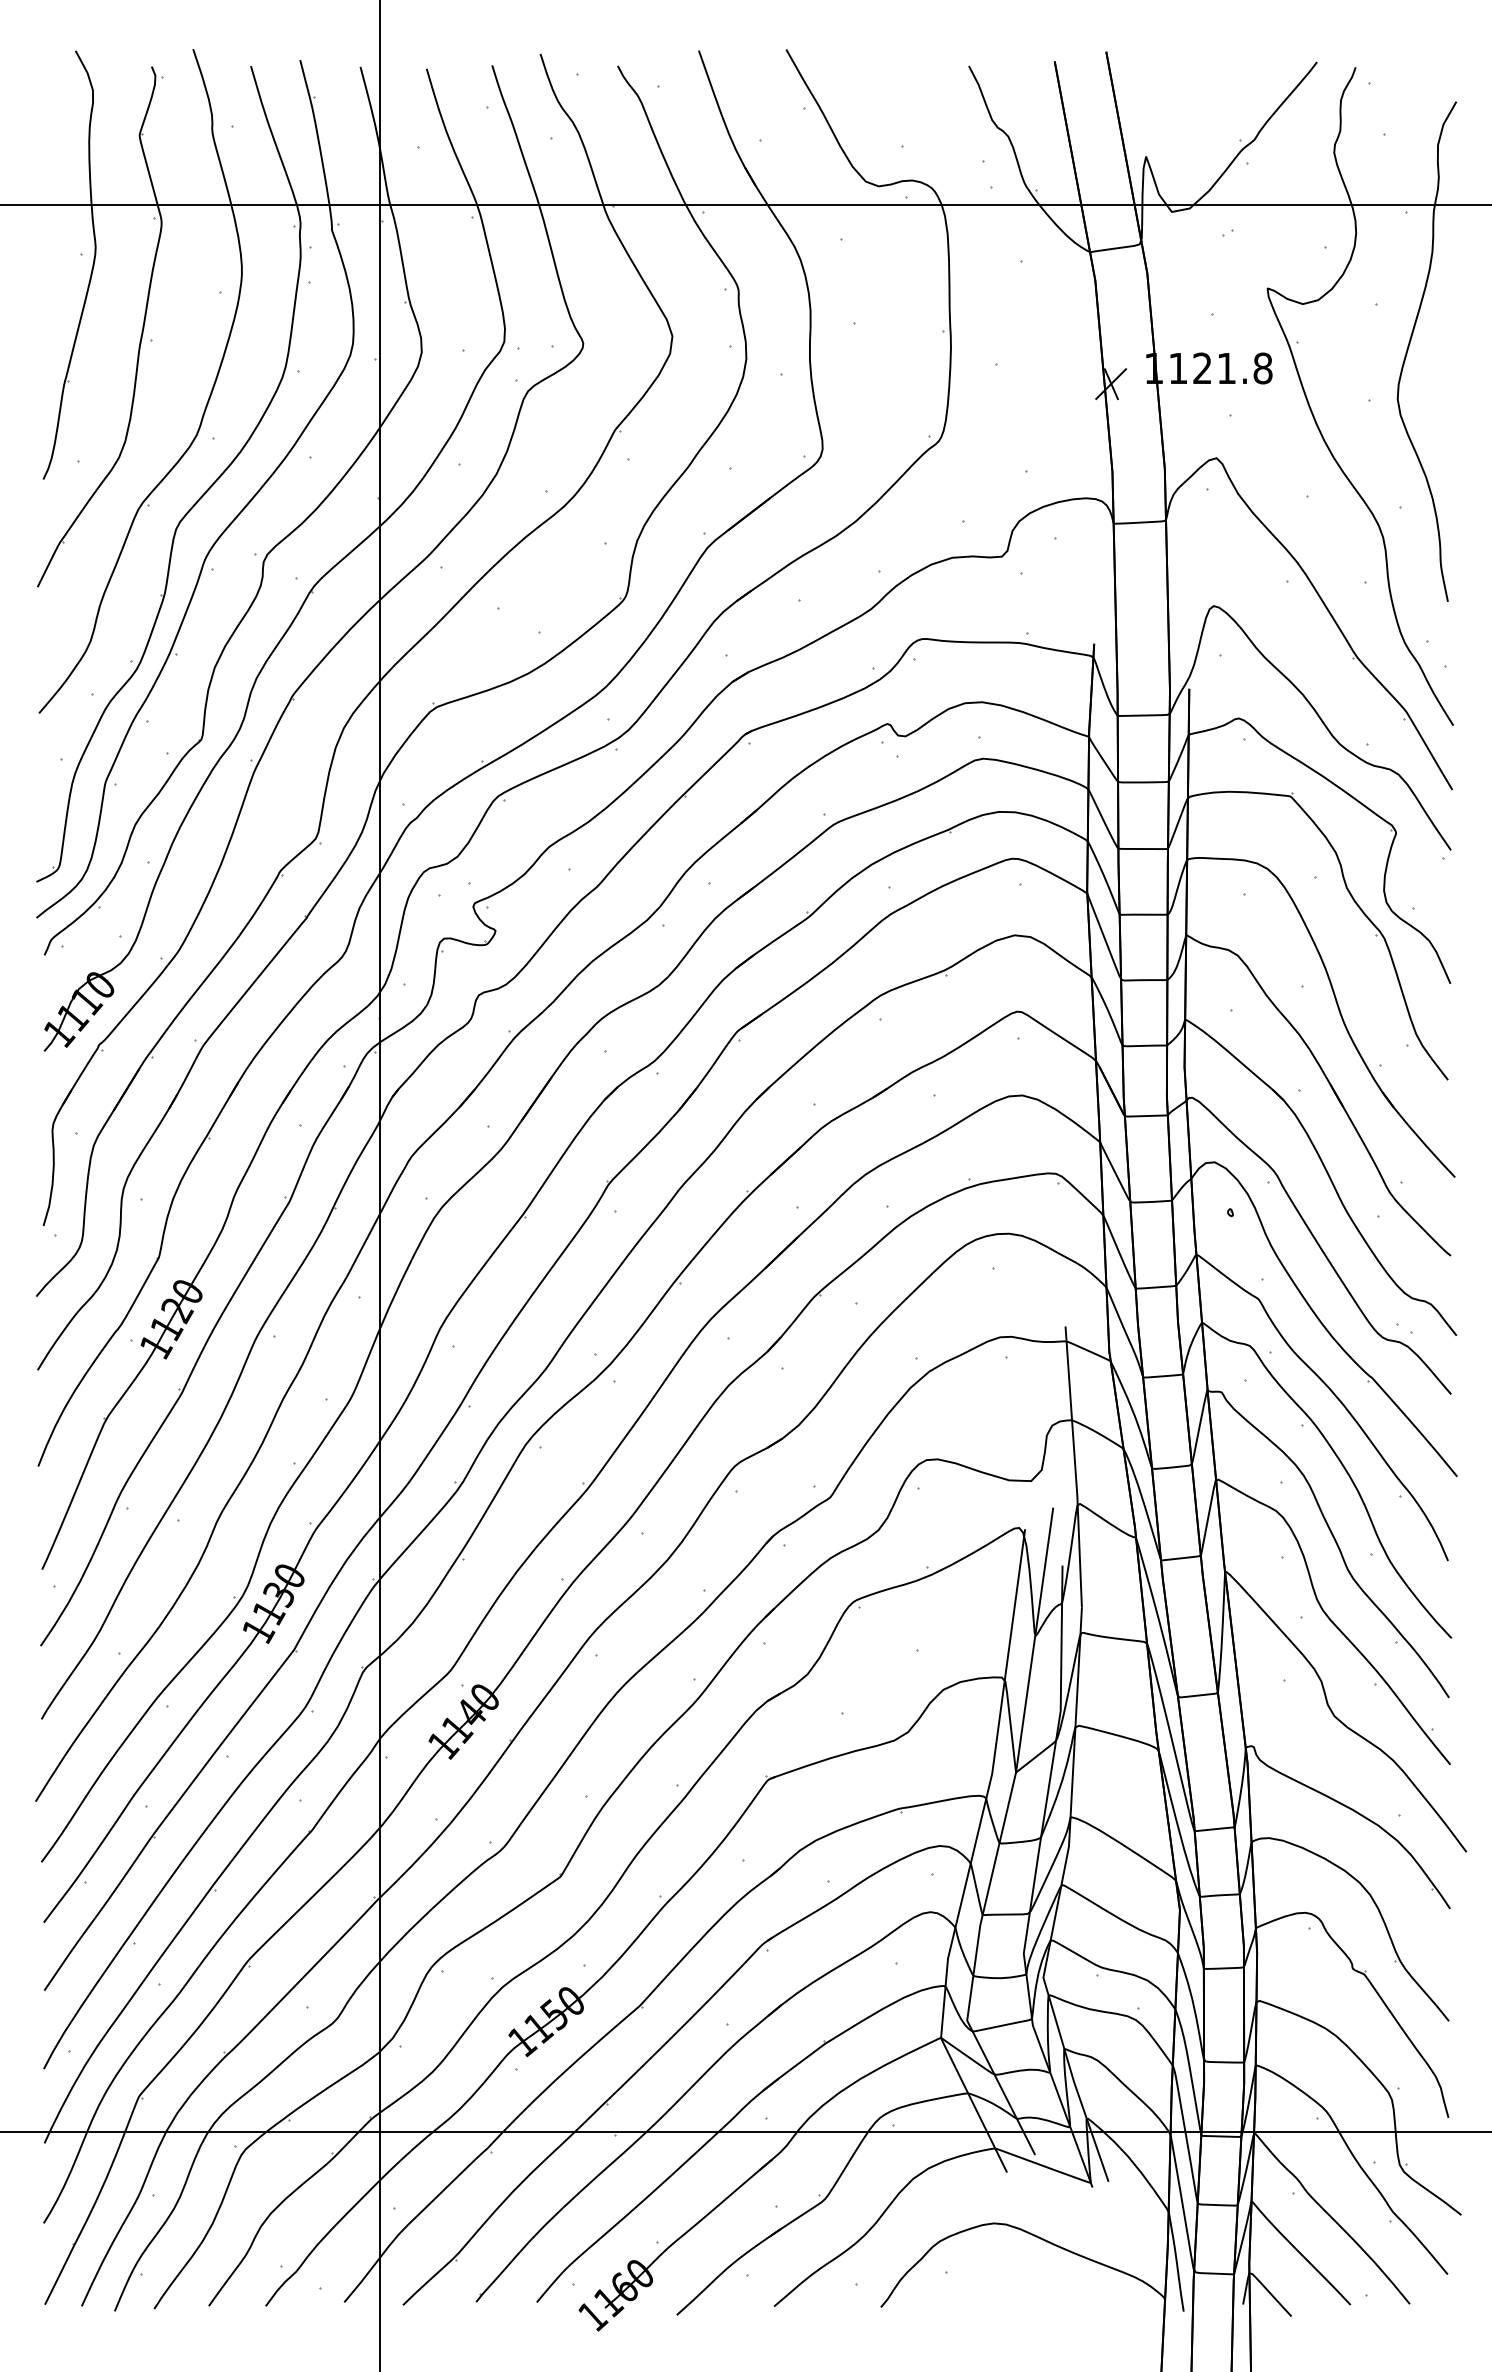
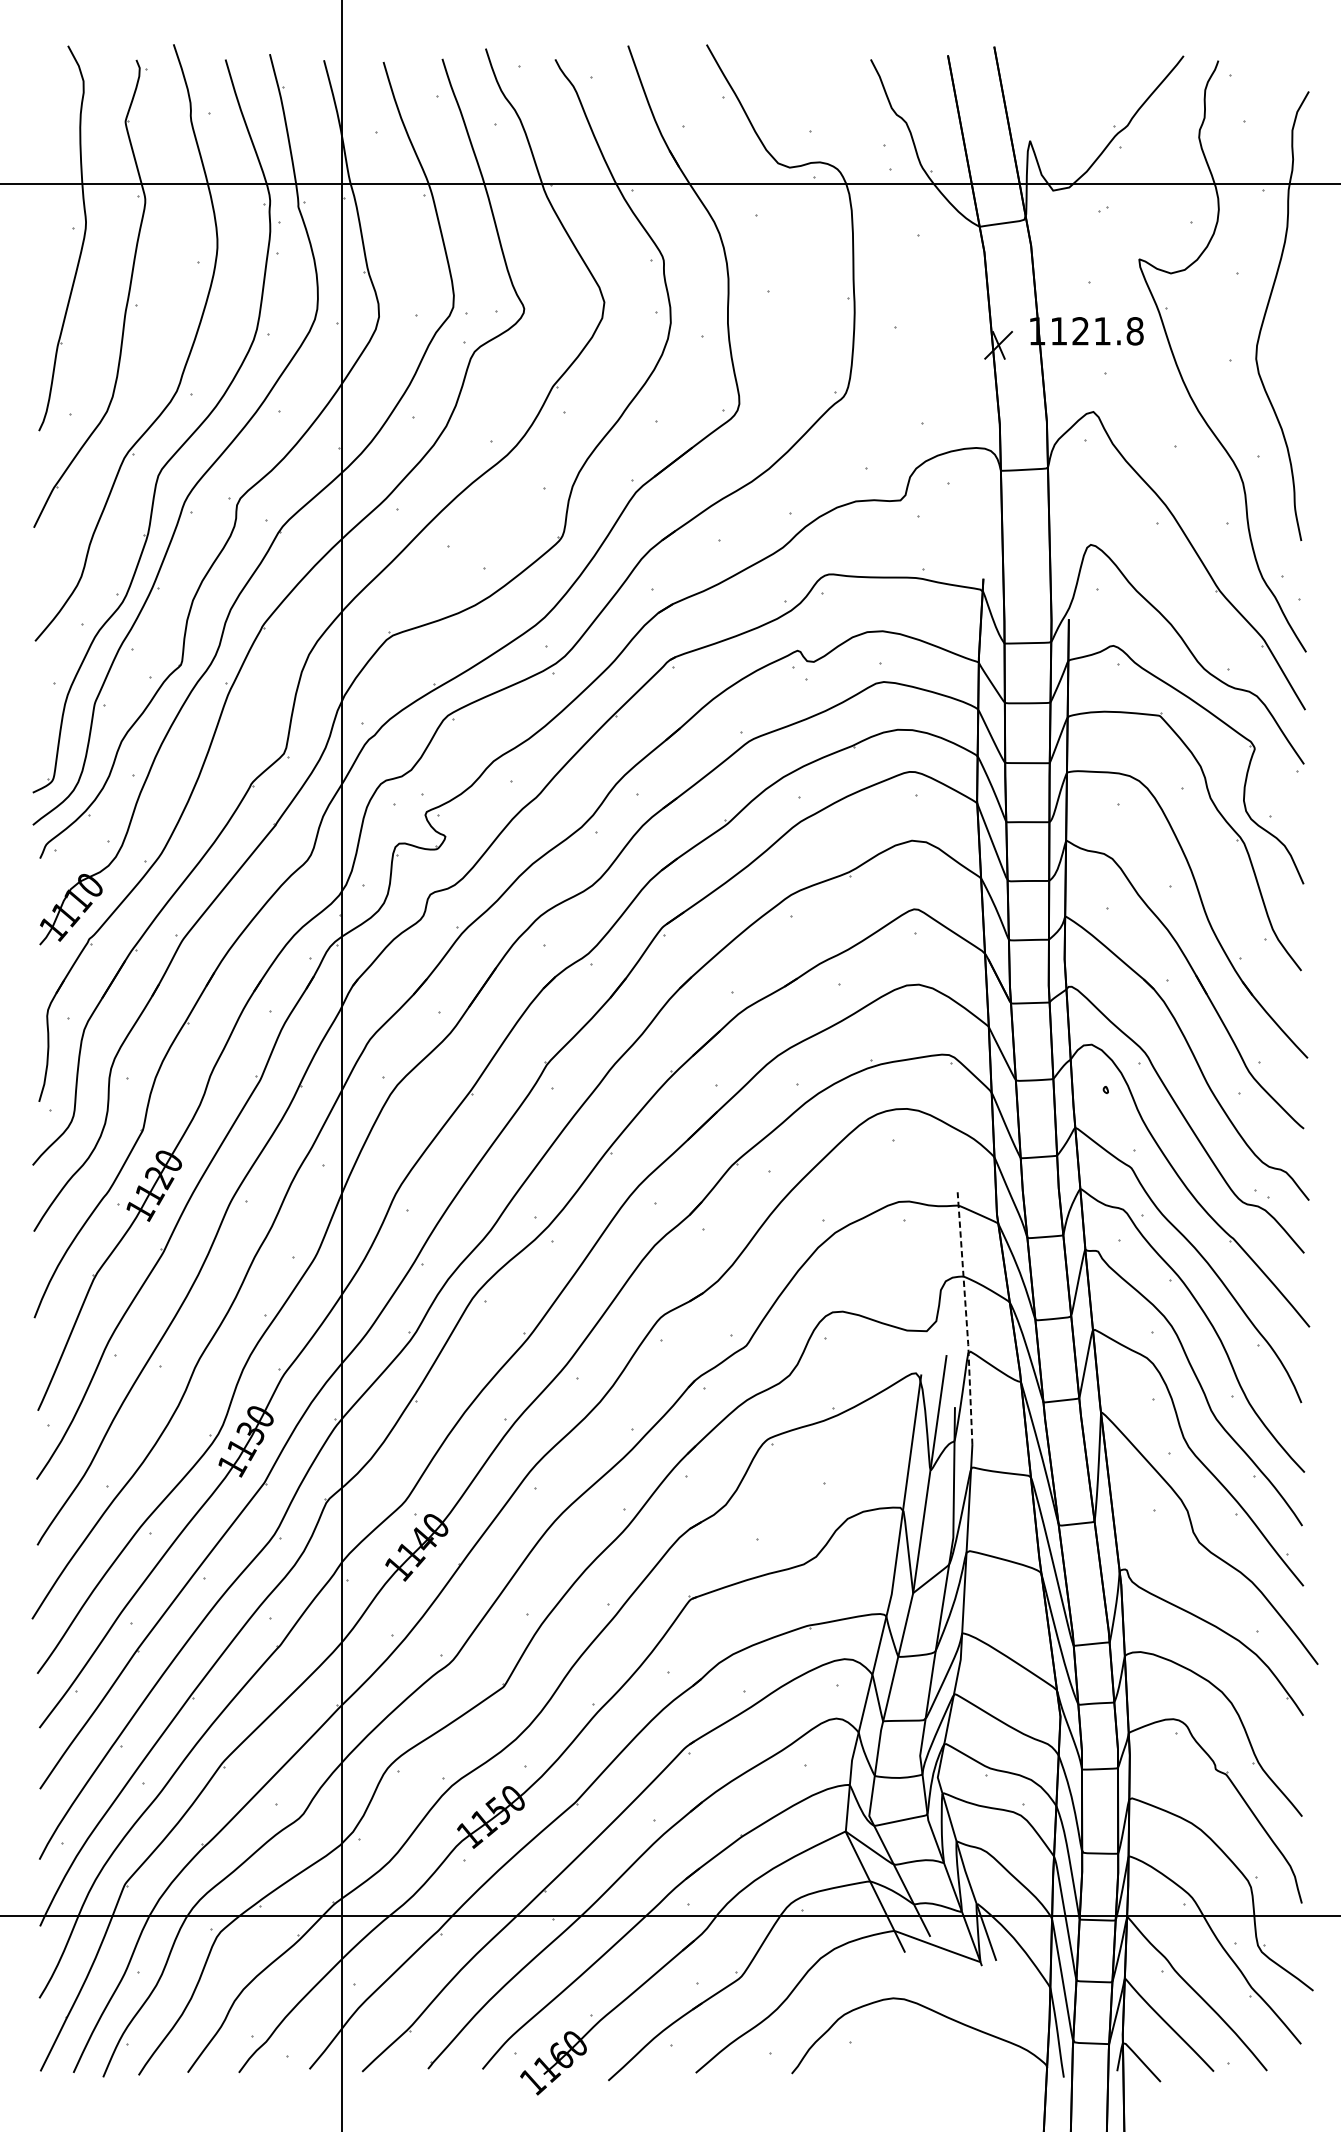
line: (1075, 1467) -> (966, 1318), solid -> dashed

